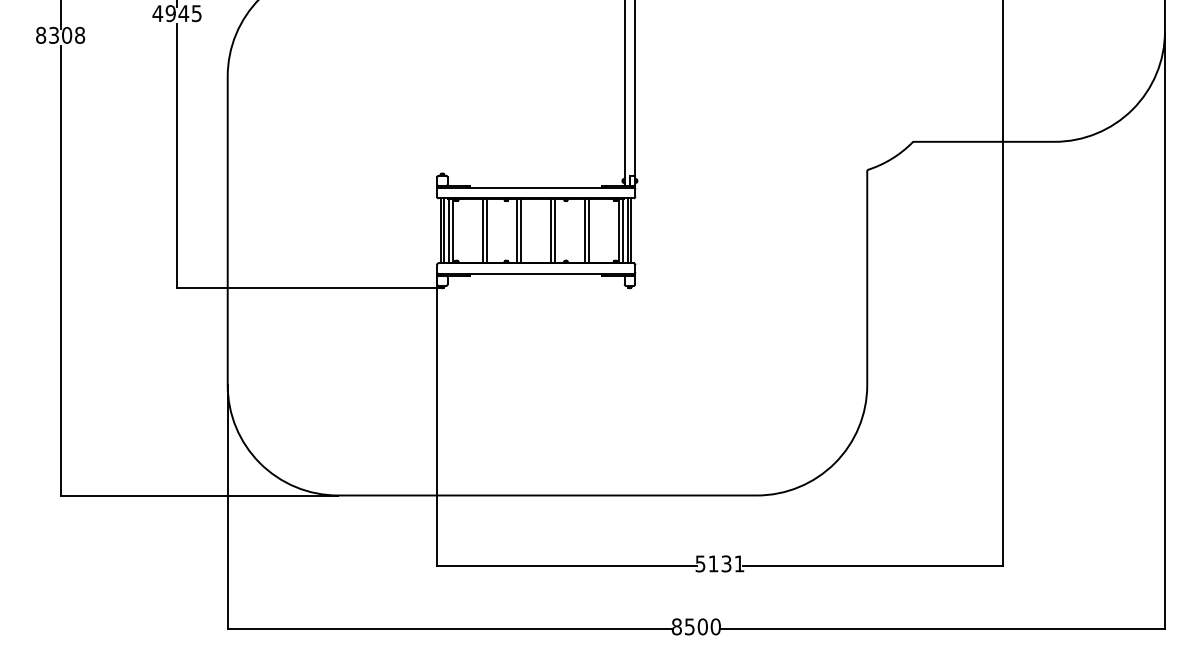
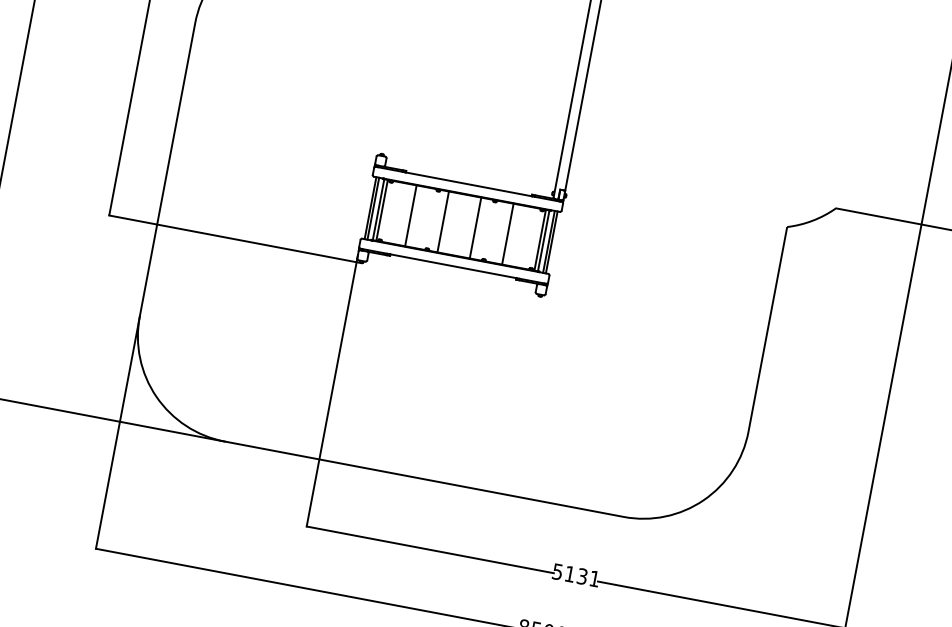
line: (487, 230) -> (414, 216), removed
line: (521, 230) -> (447, 222), removed
line: (555, 230) -> (479, 228), removed
line: (588, 230) -> (511, 234), removed

